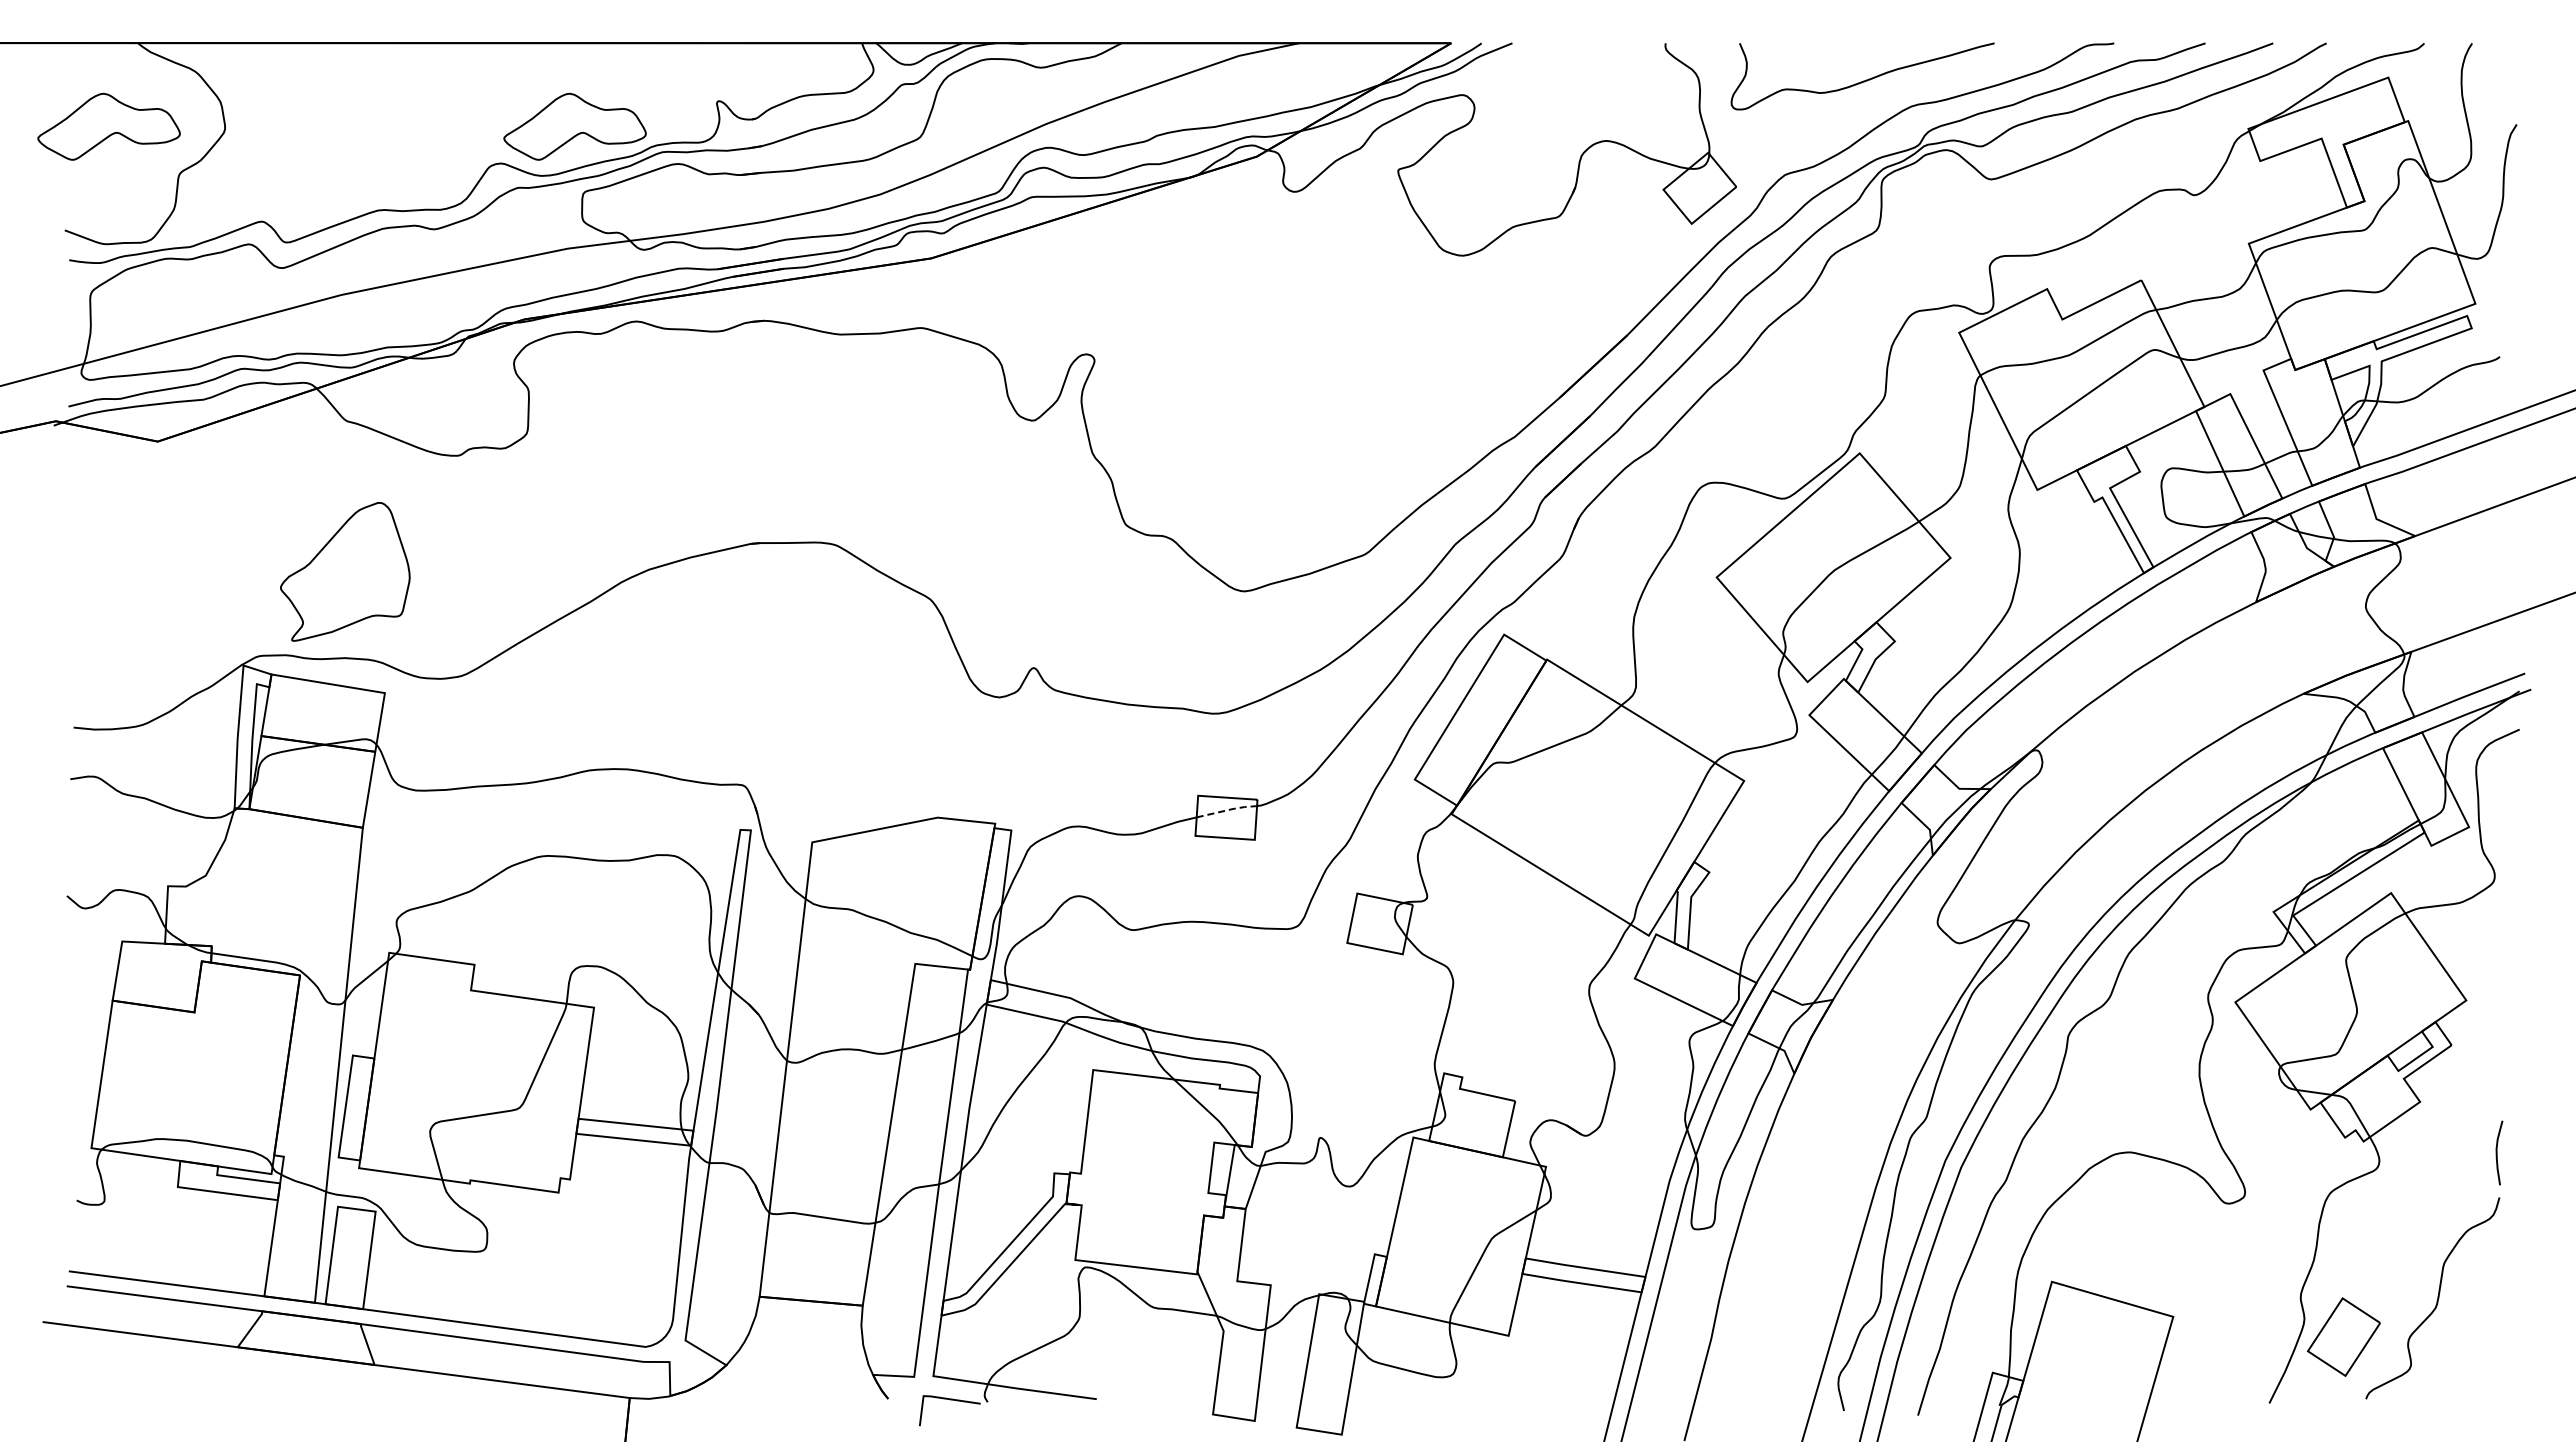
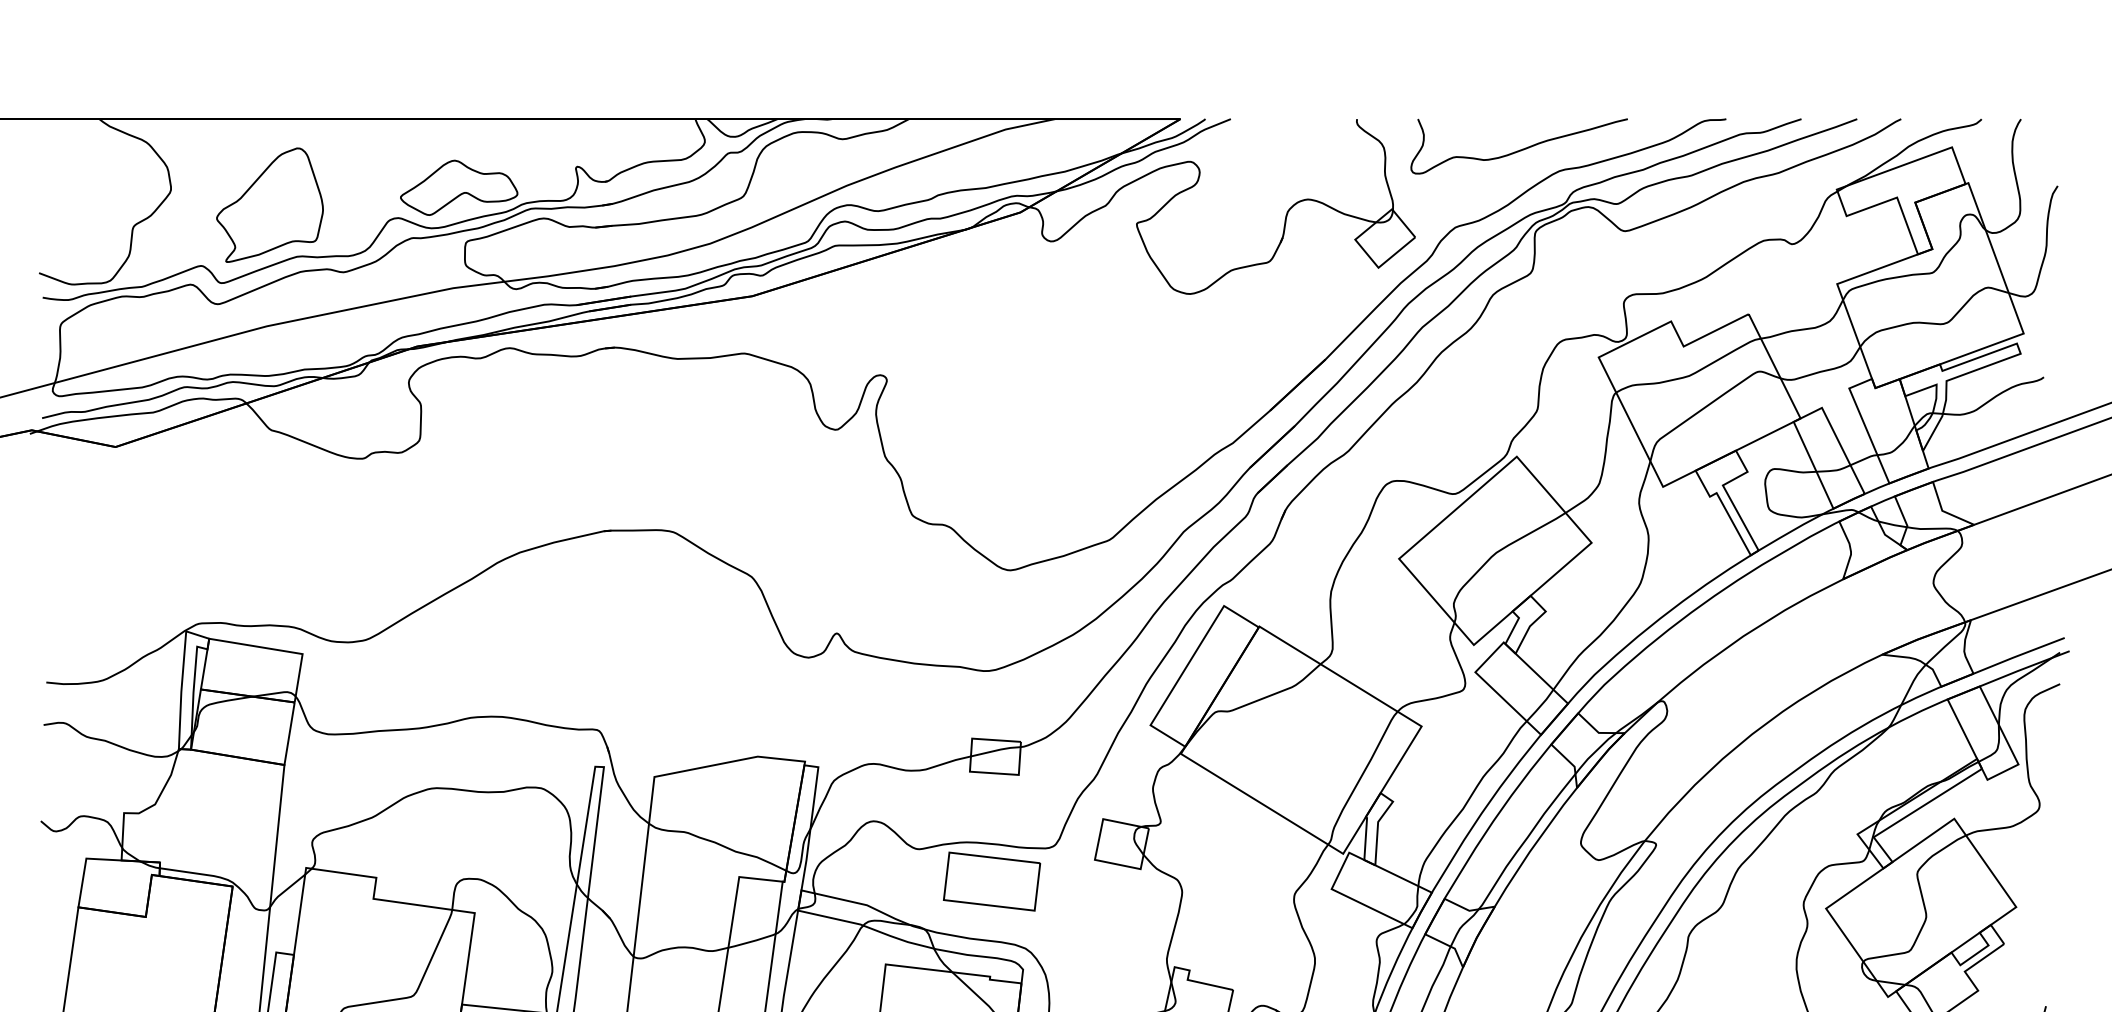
part: (108, 126) -> (75, 187), removed
part: (345, 571) -> (270, 204), moved
line: (1228, 810) -> (997, 750), dashed -> solid
part: (1221, 969) -> (991, 881), added

